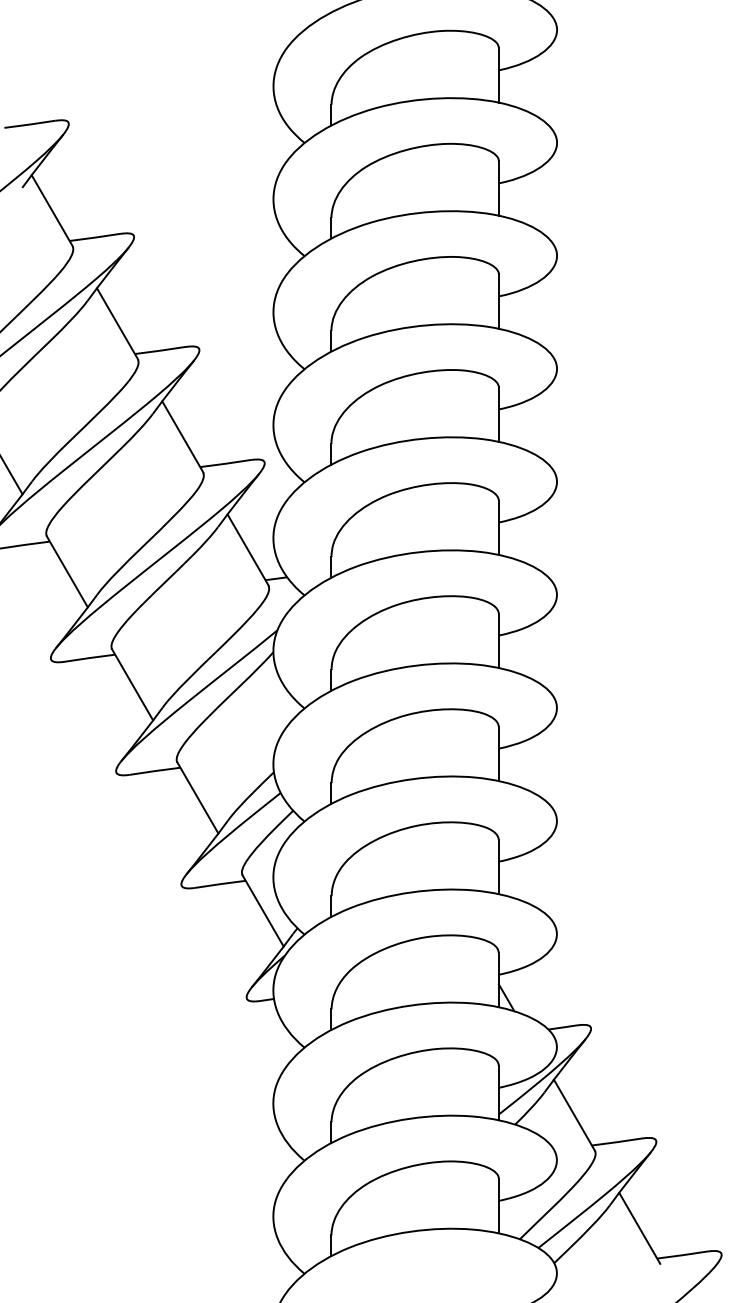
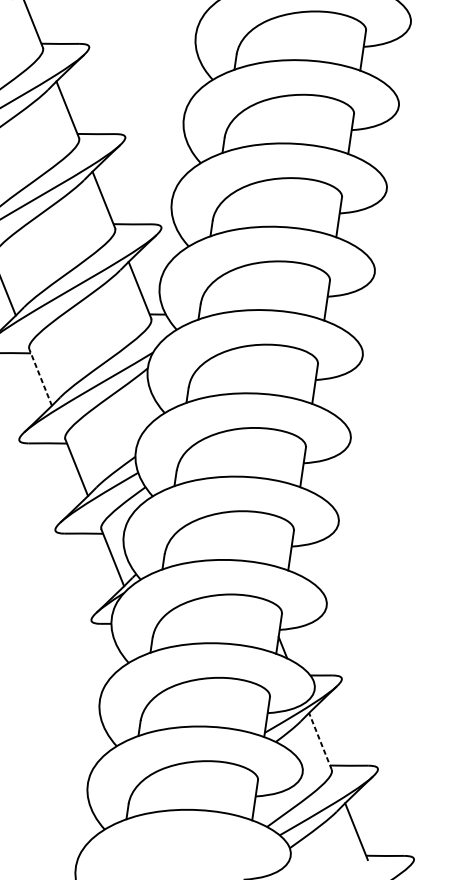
line: (132, 684) -> (40, 377), solid -> dashed
line: (574, 1114) -> (320, 740), solid -> dashed

